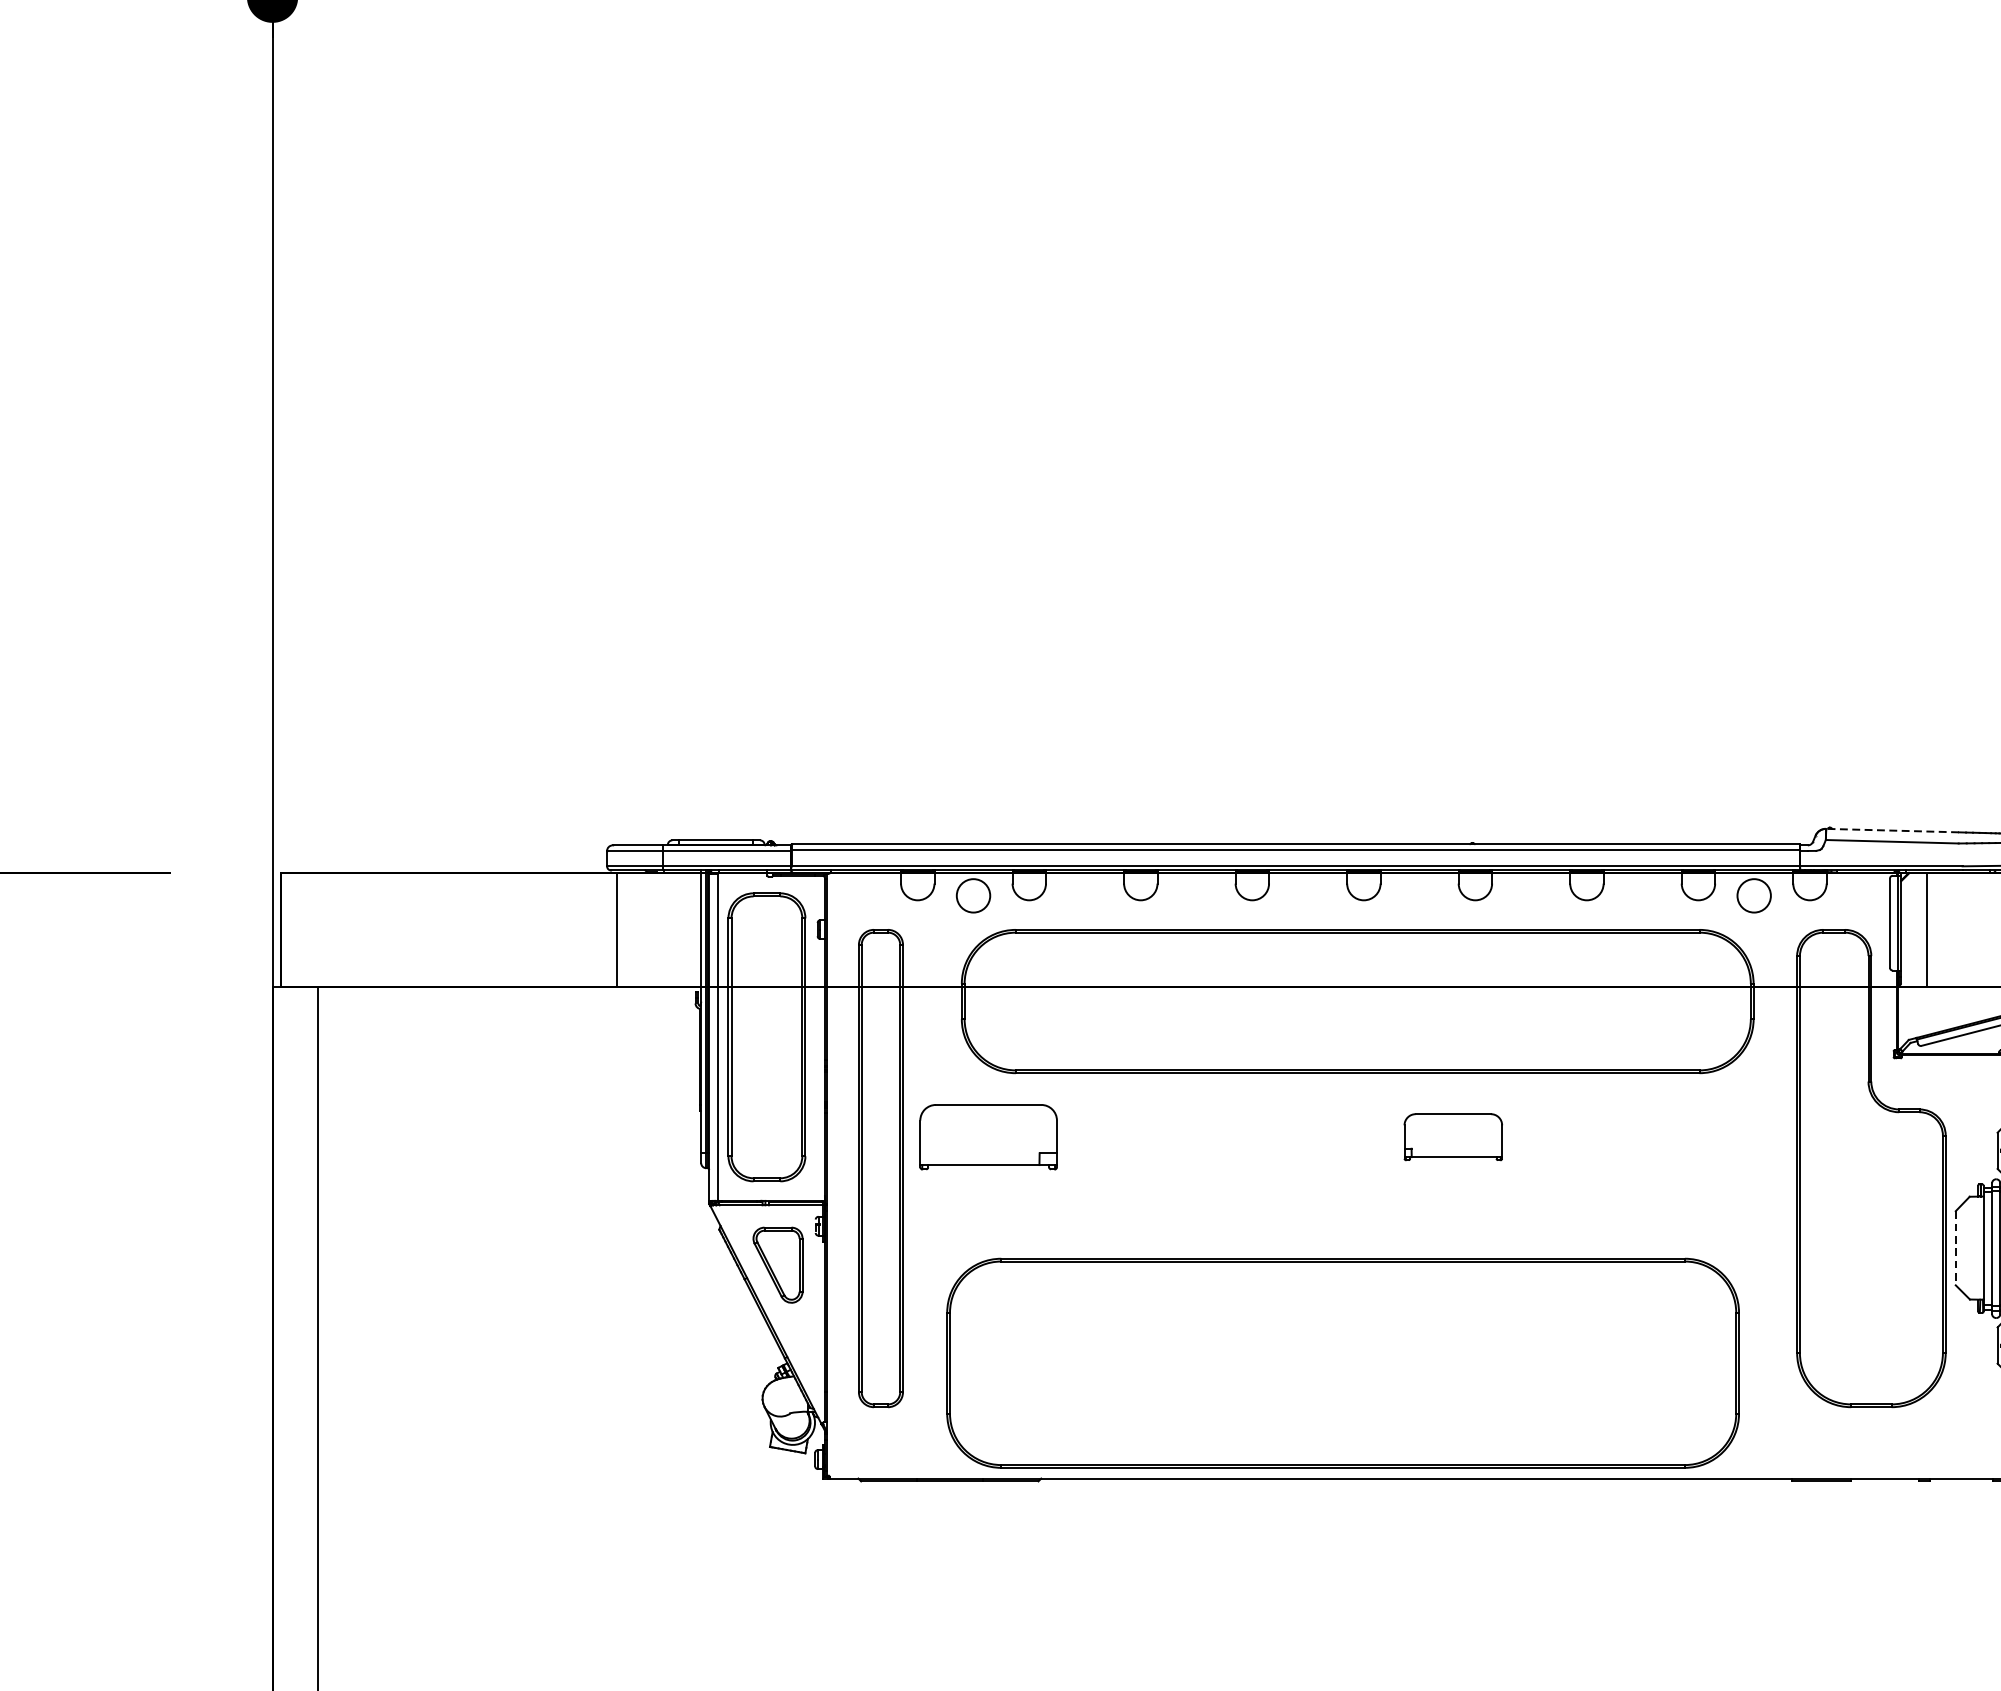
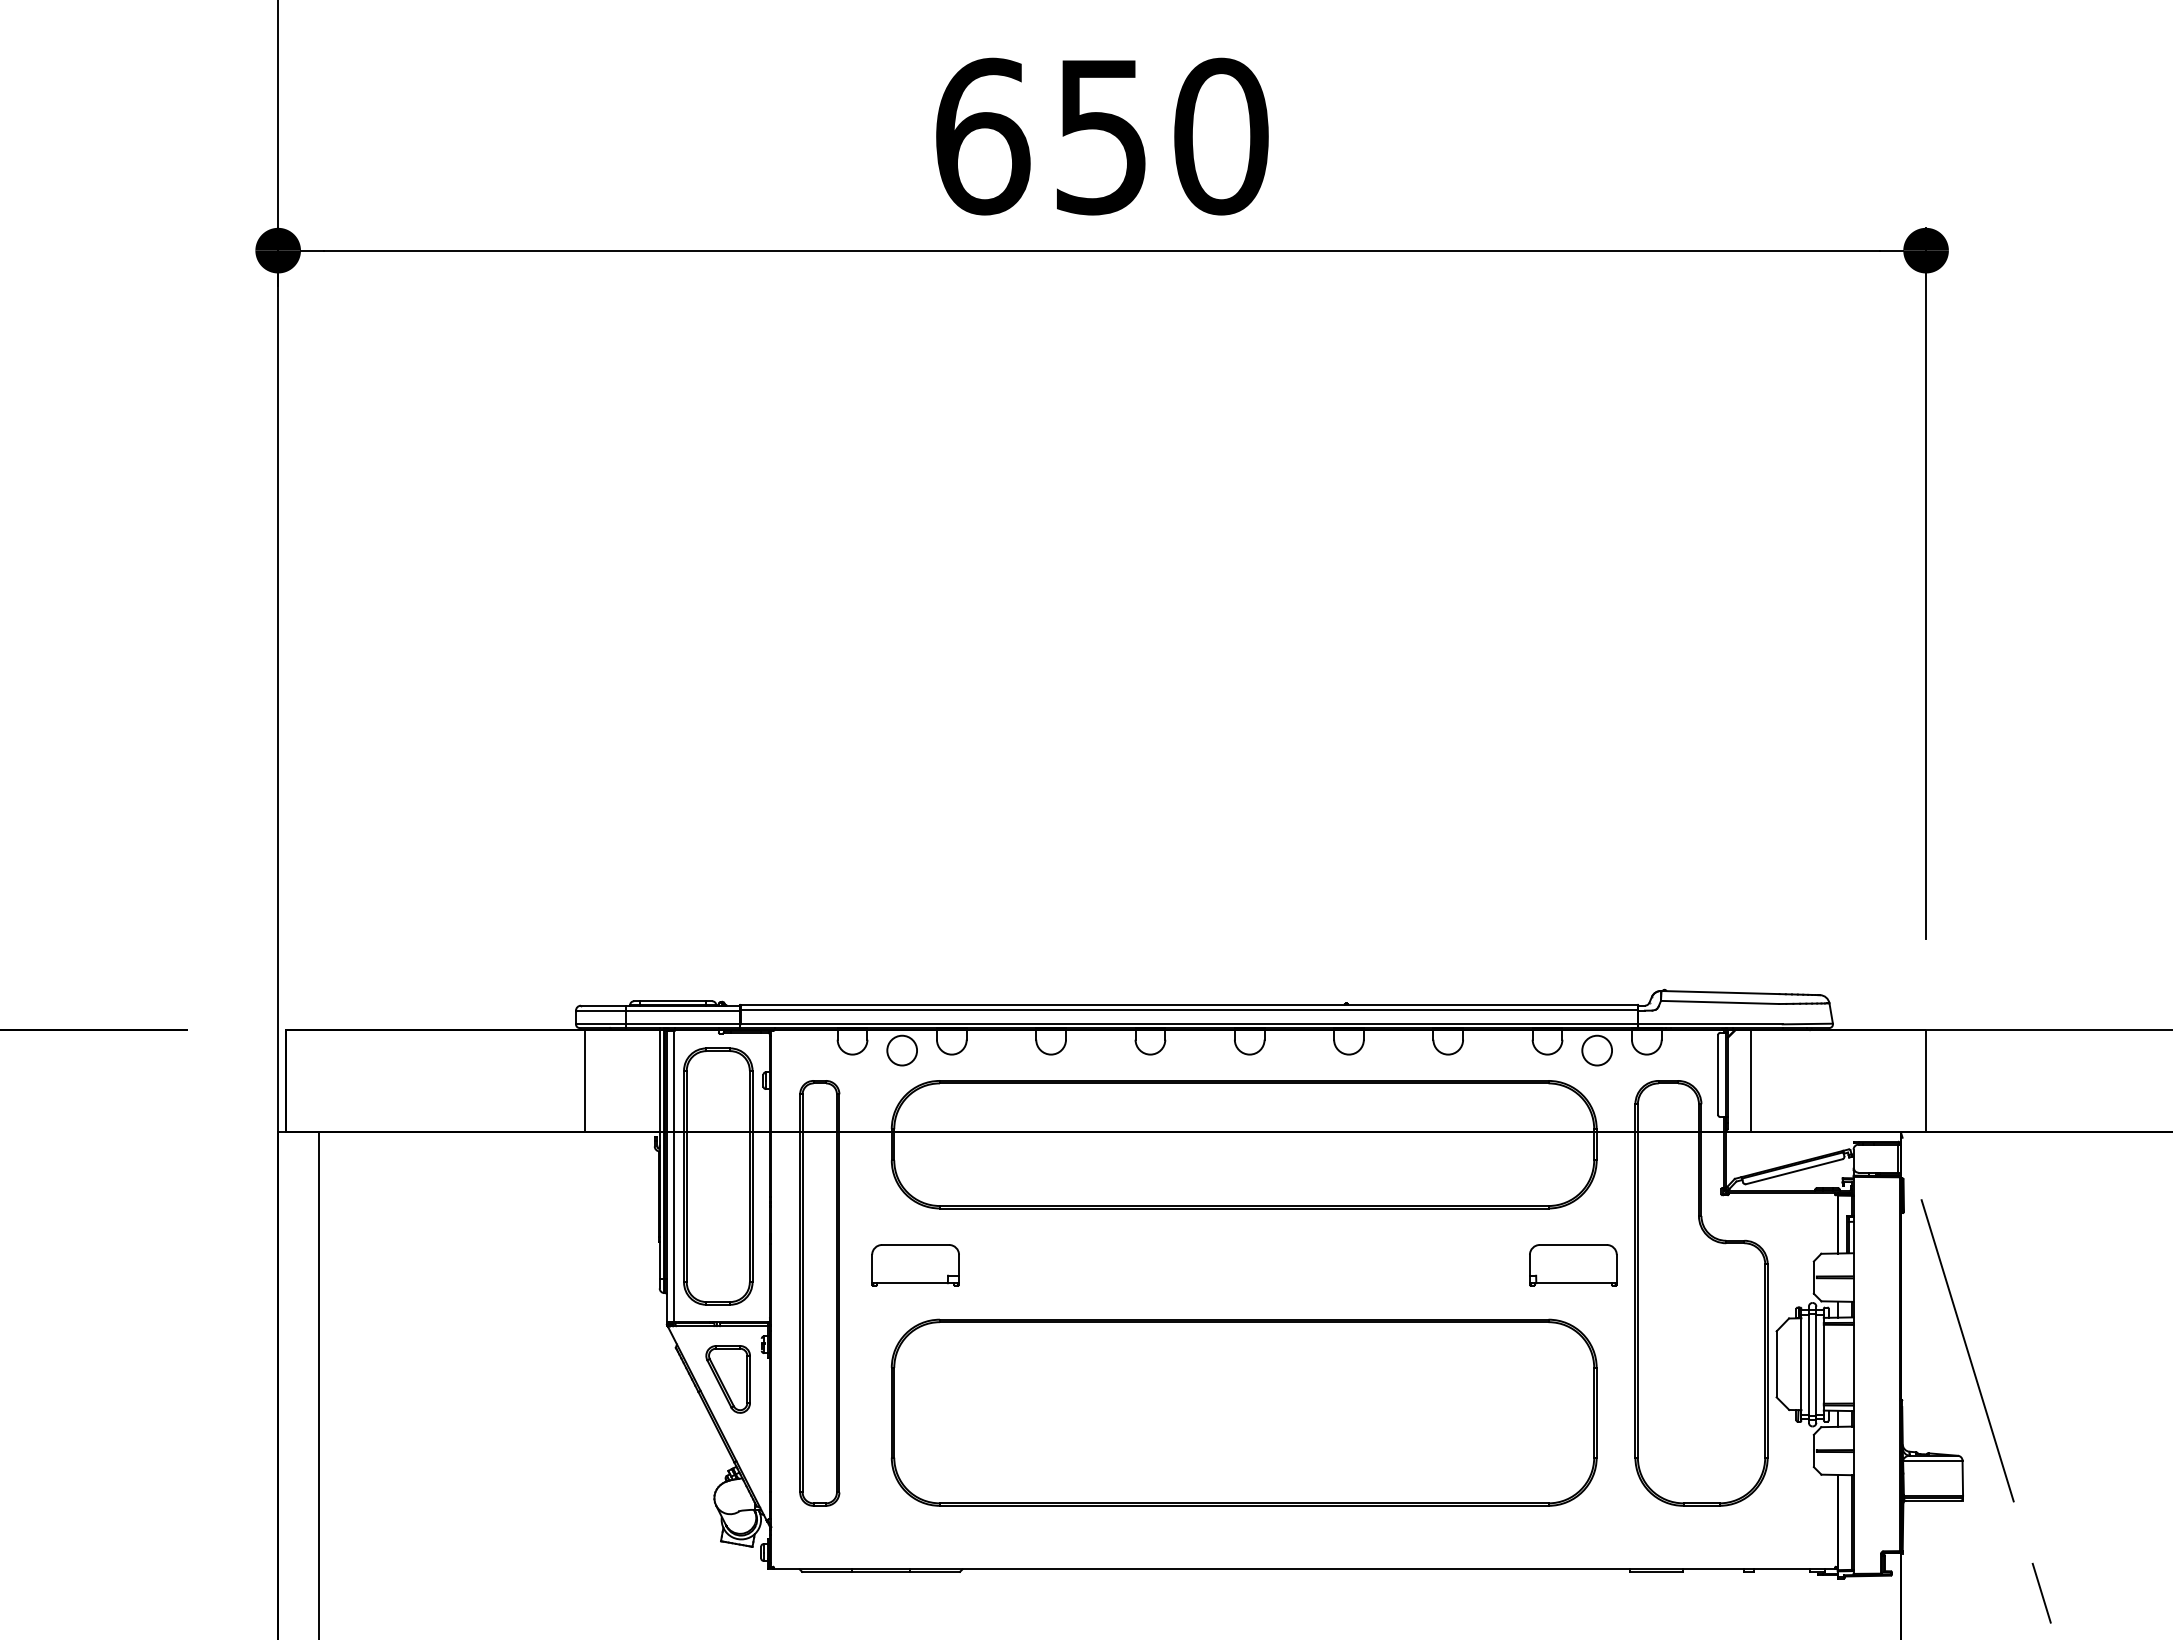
line: (1891, 830) -> (1719, 992), dashed -> solid
part: (988, 1137) -> (915, 1265), size x0.71
part: (1453, 1137) -> (1573, 1265), moved
line: (1955, 1248) -> (1776, 1364), dashed -> solid
part: (1342, 1363) -> (1243, 1412), moved

